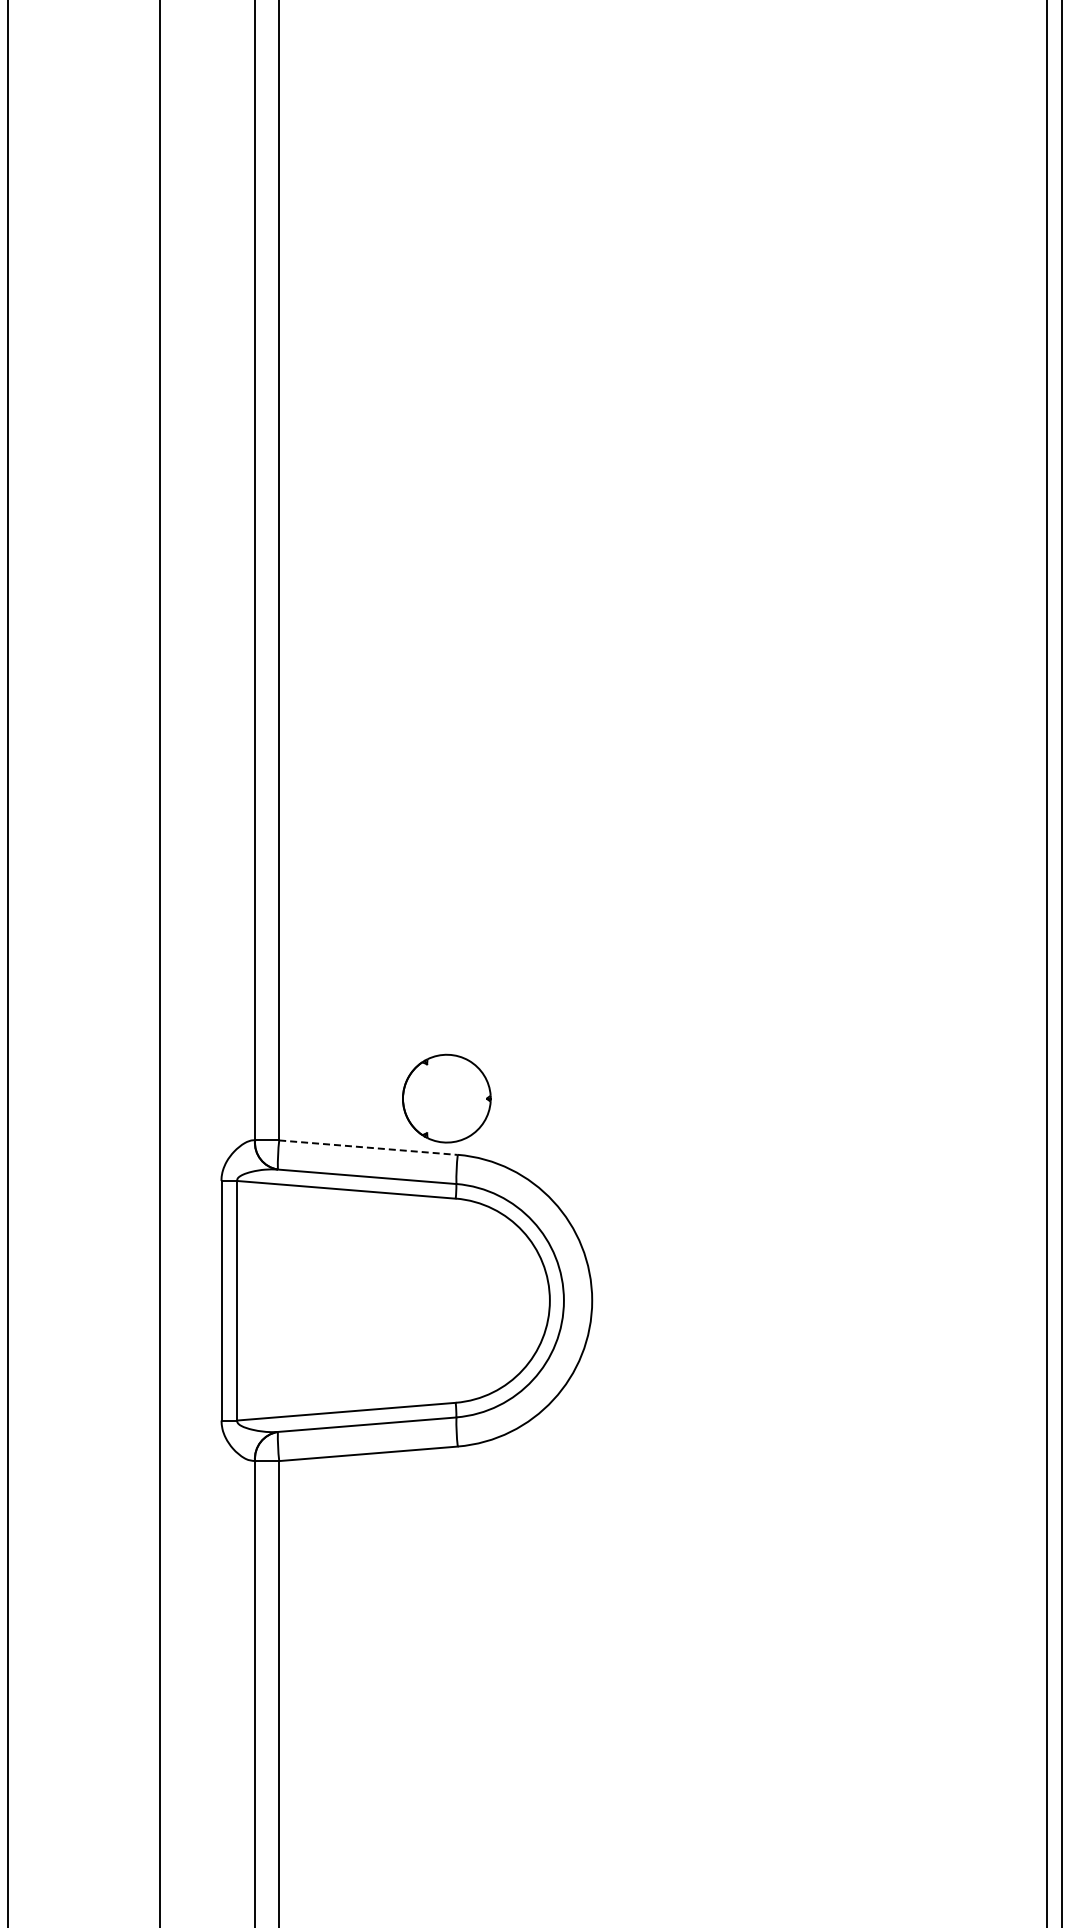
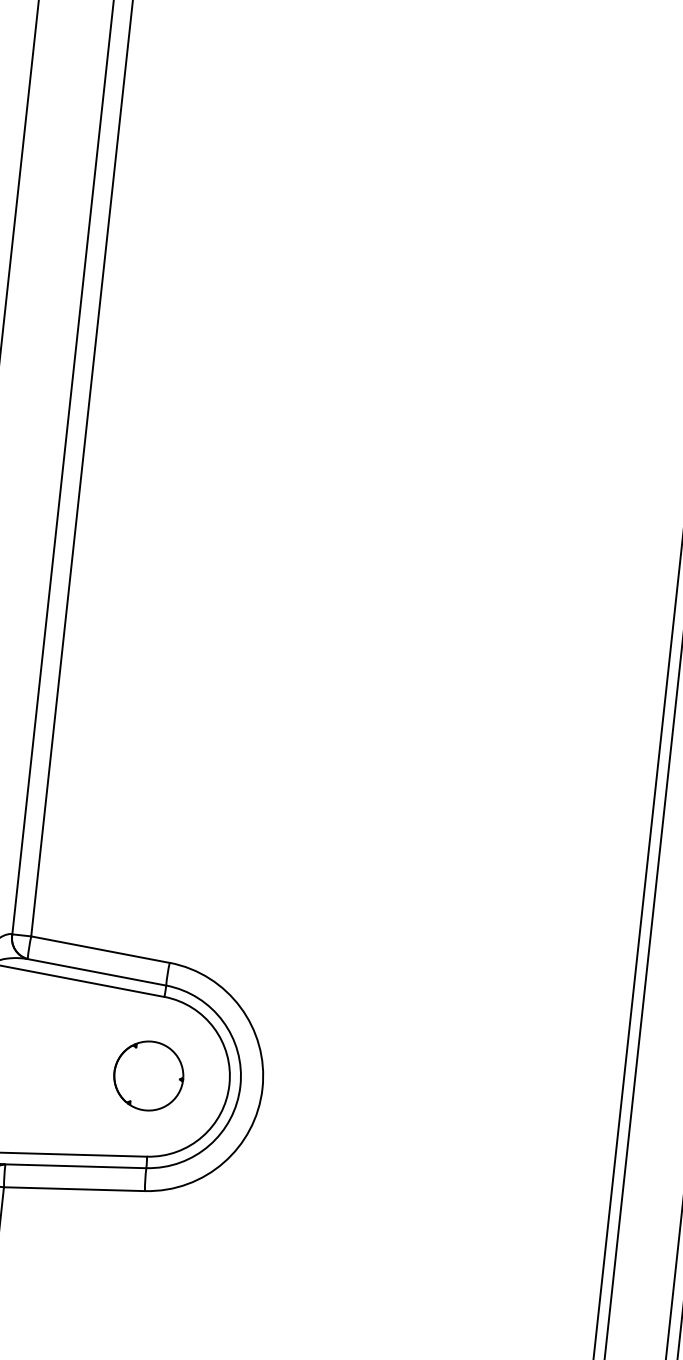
part: (446, 1098) -> (148, 1075), moved
line: (368, 1147) -> (100, 949), dashed -> solid

